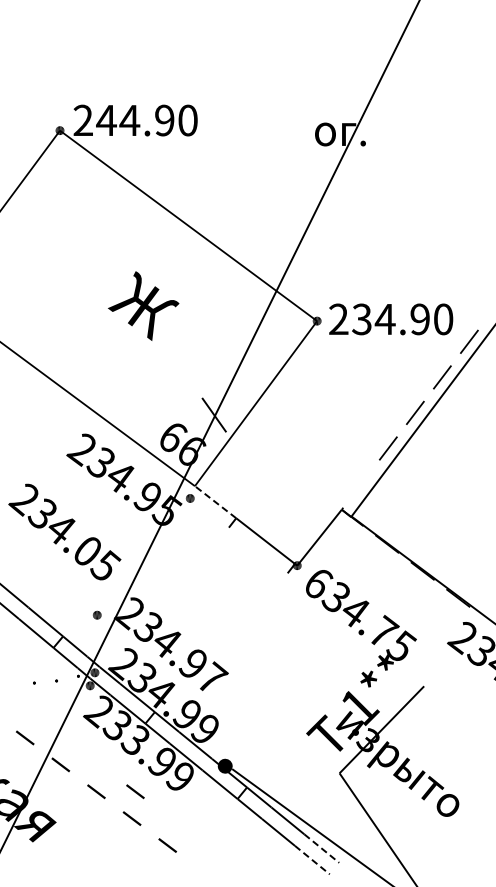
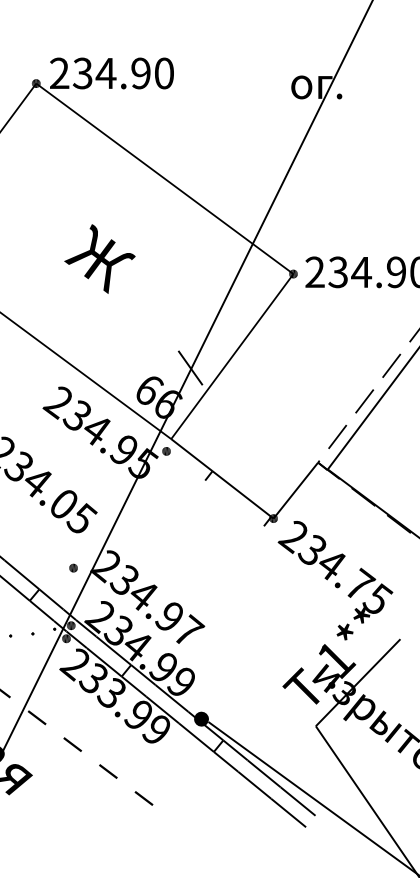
text: (106, 120) -> (82, 73), 244.90 -> 234.90
text: (143, 305) -> (99, 258), moved
line: (361, 483) -> (337, 436), added
line: (215, 501) -> (191, 454), dashed -> solid
text: (317, 584) -> (293, 537), 634.75 -> 234.75
line: (135, 791) -> (111, 744), removed
line: (321, 848) -> (297, 801), dashed -> solid
line: (312, 860) -> (288, 813), dashed -> solid

